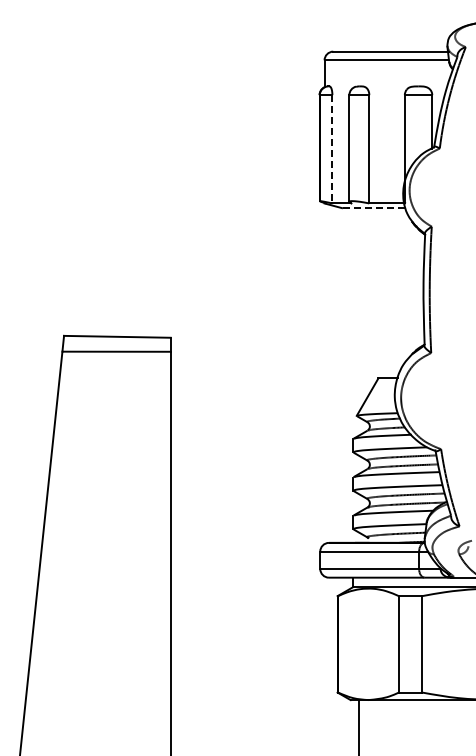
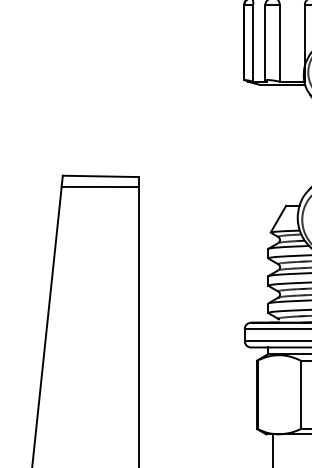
line: (332, 149) -> (253, 43), dashed -> solid
line: (372, 208) -> (281, 85), dashed -> solid

